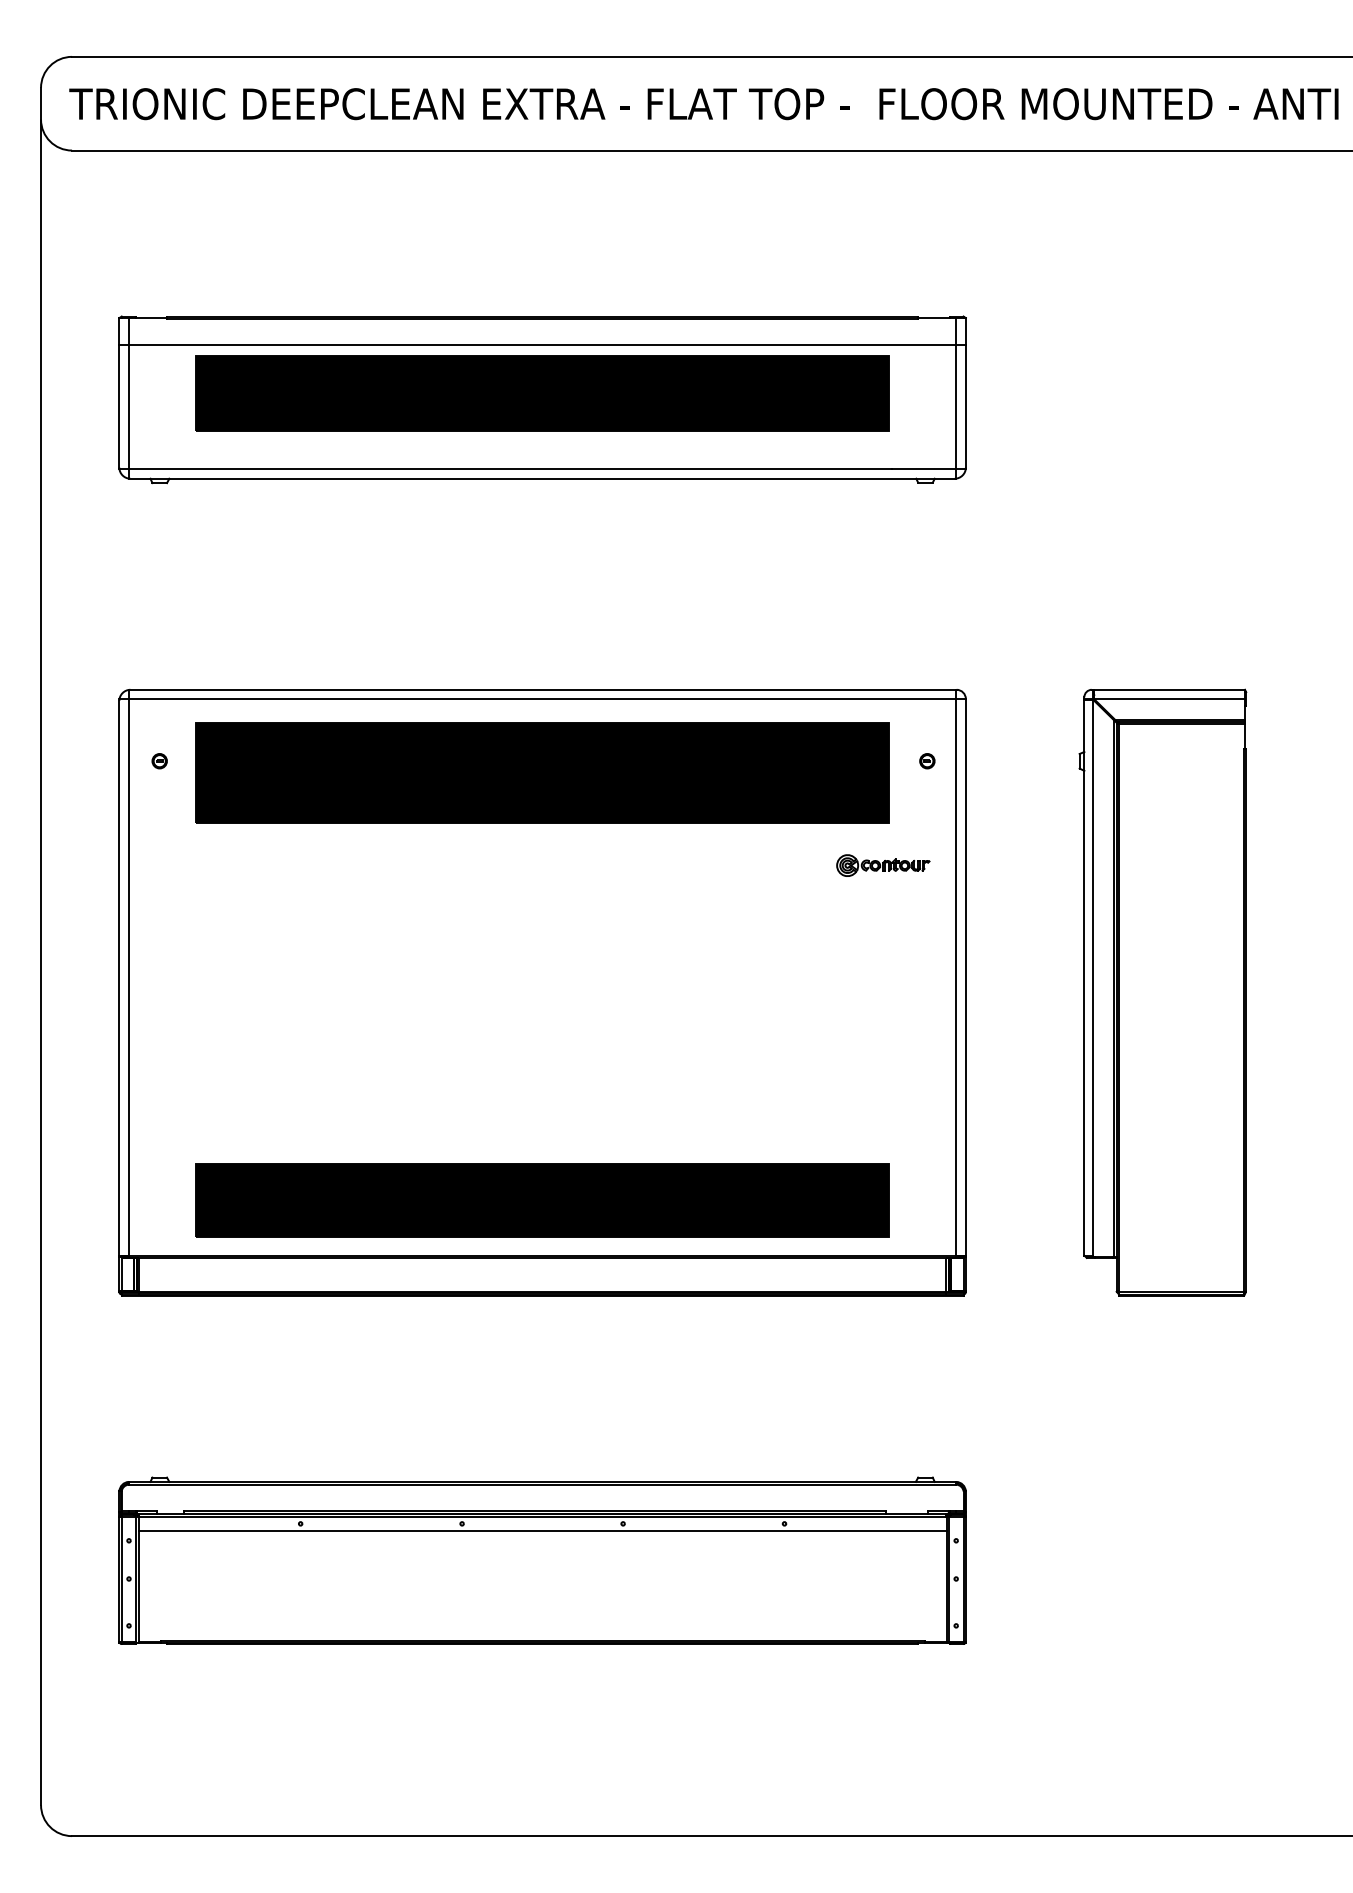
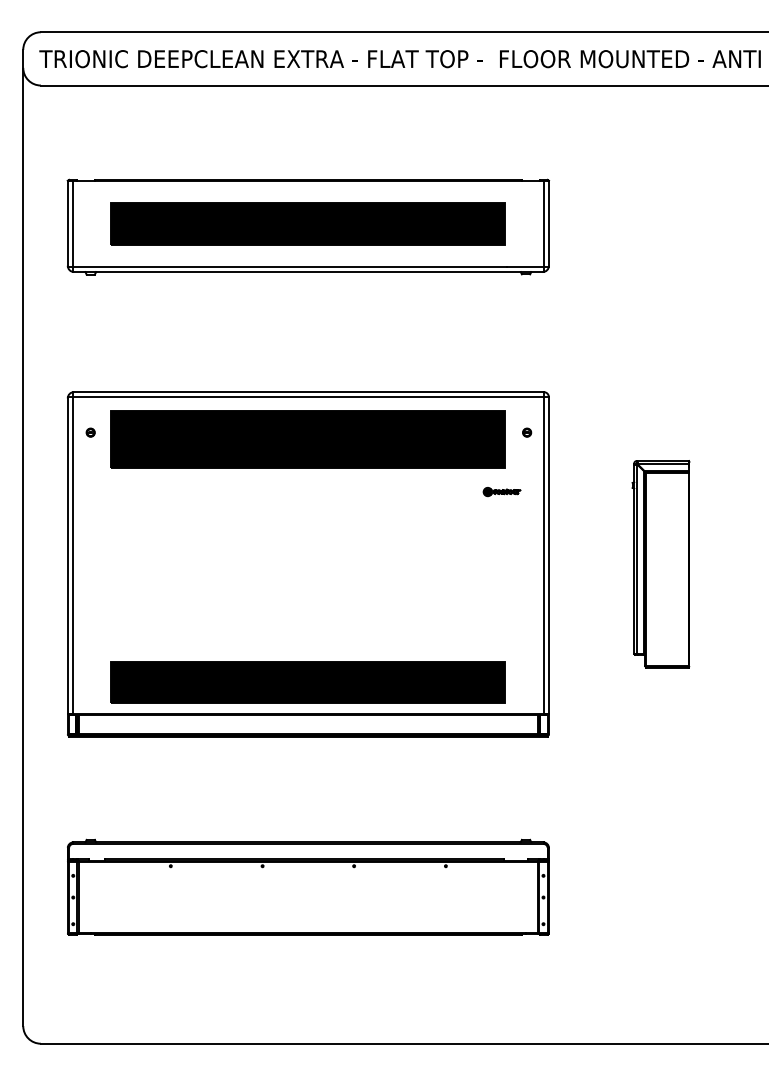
line: (542, 344) -> (308, 195), removed
part: (882, 864) -> (501, 491), size x0.7
part: (1162, 993) -> (660, 564), size x0.6
line: (542, 1531) -> (308, 870), removed

